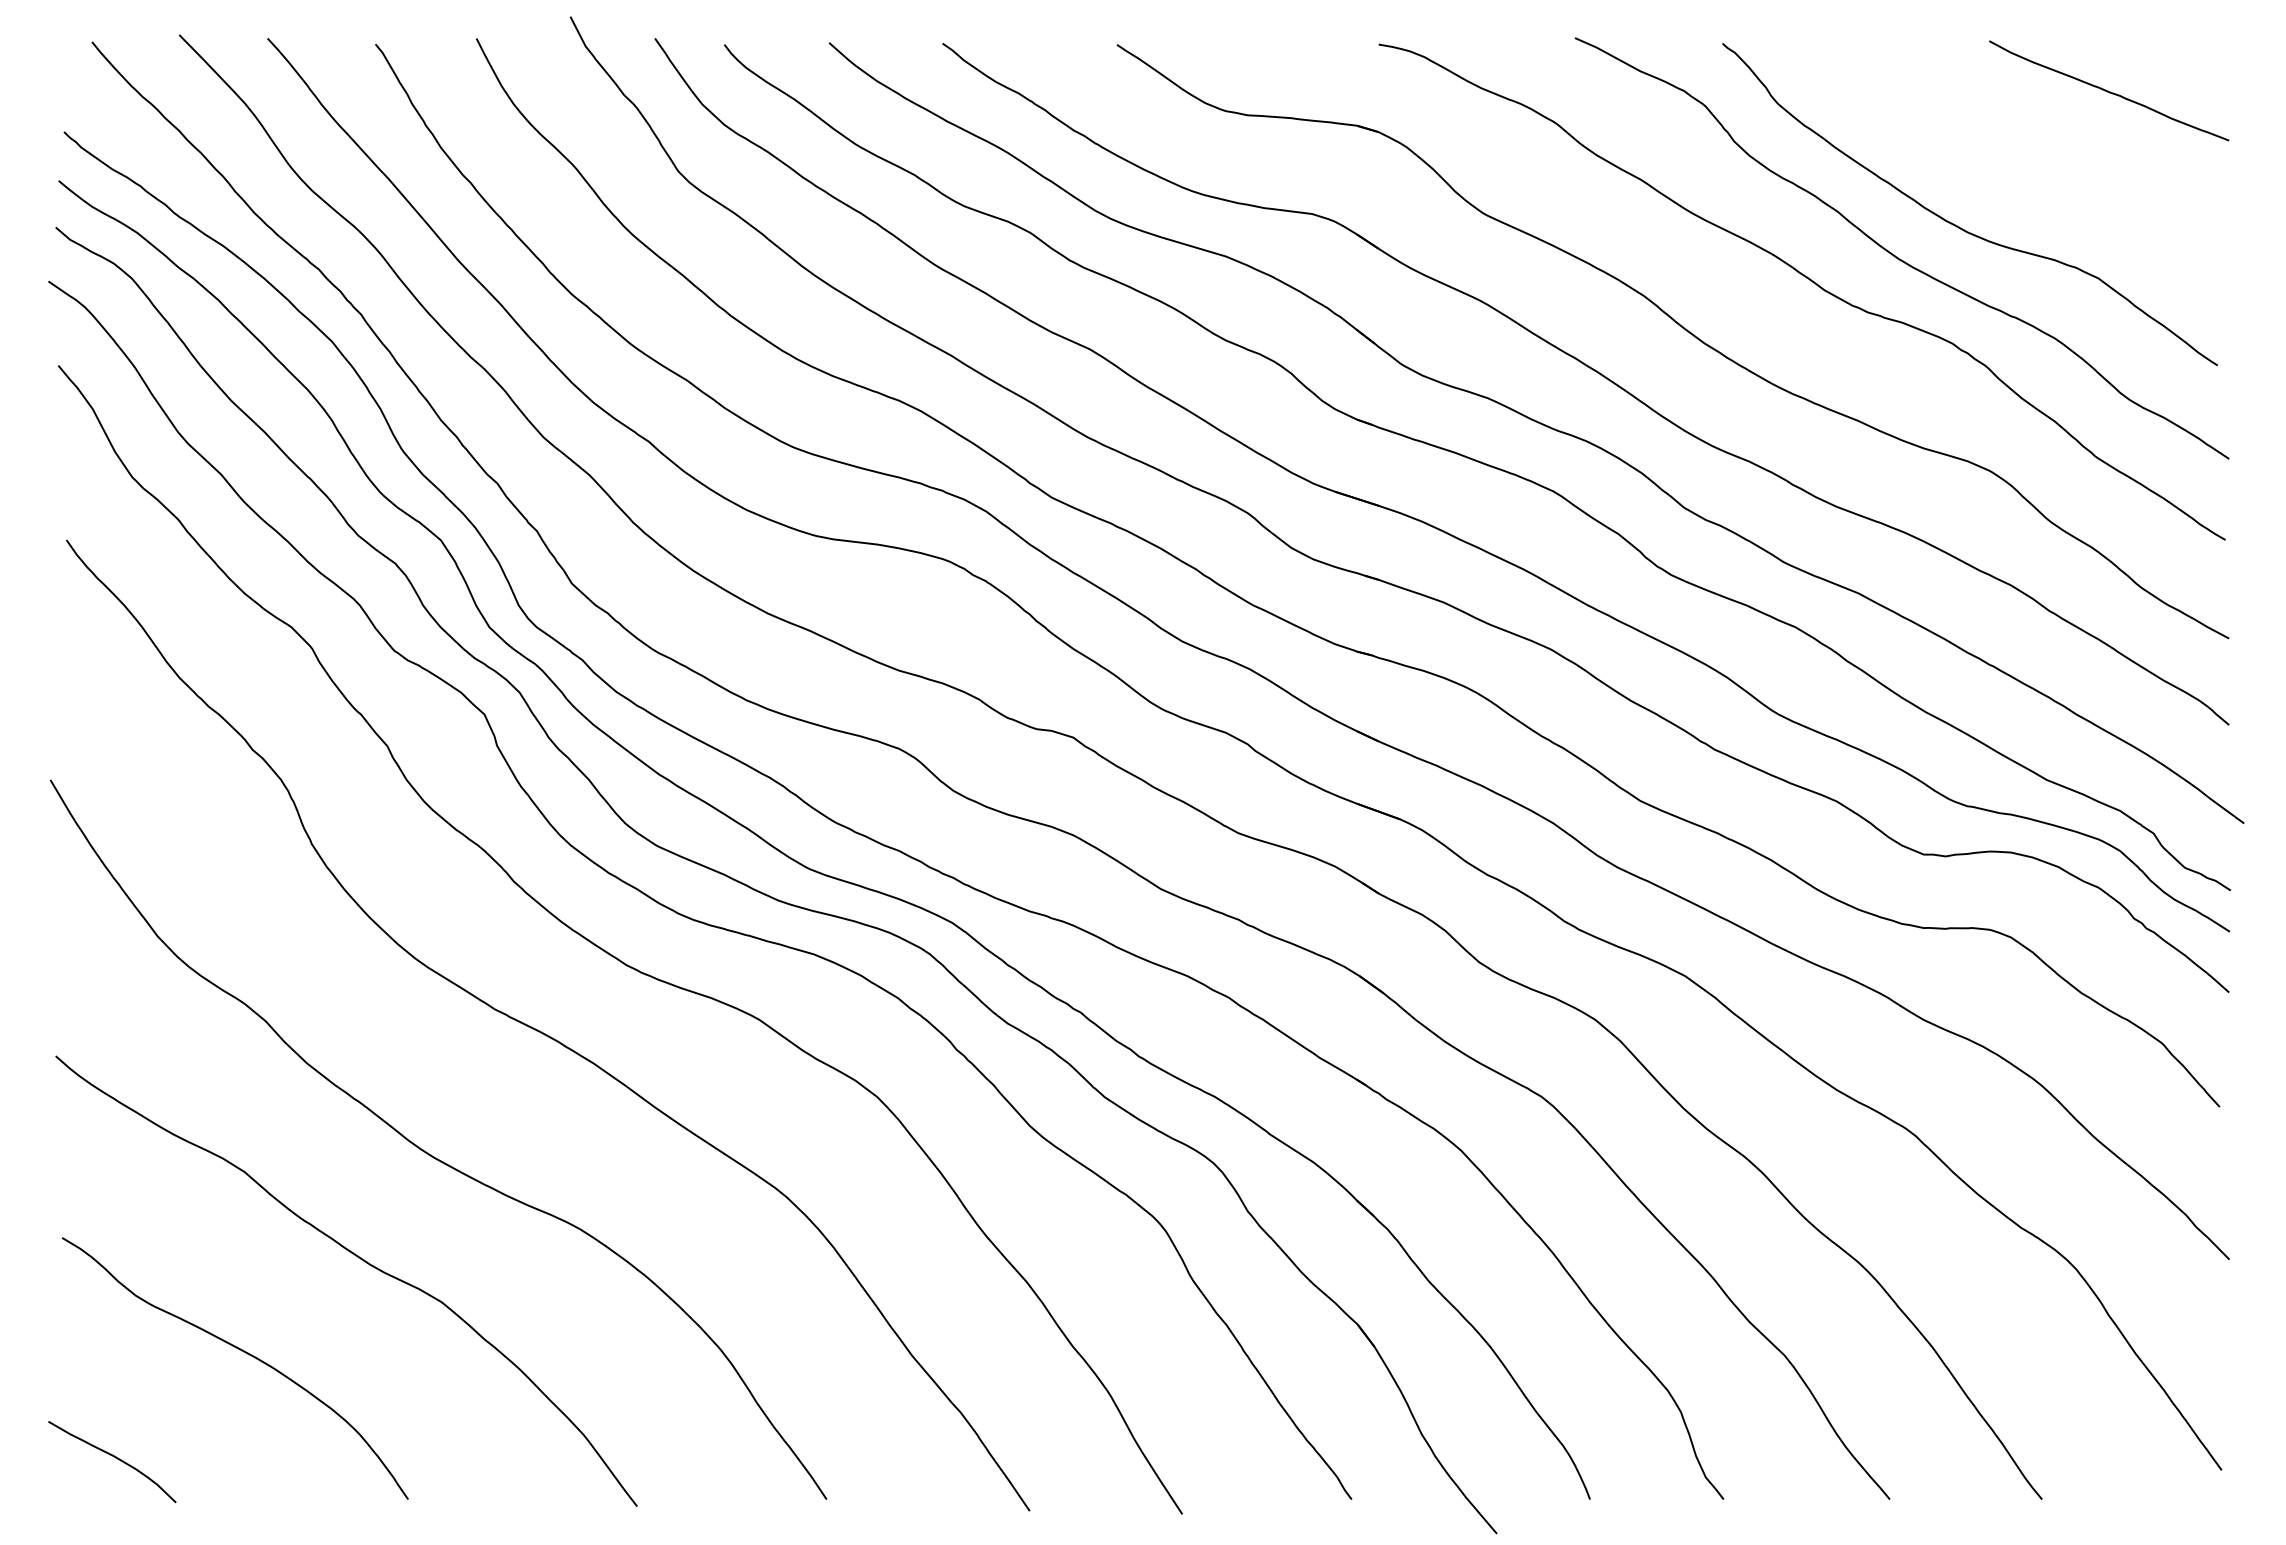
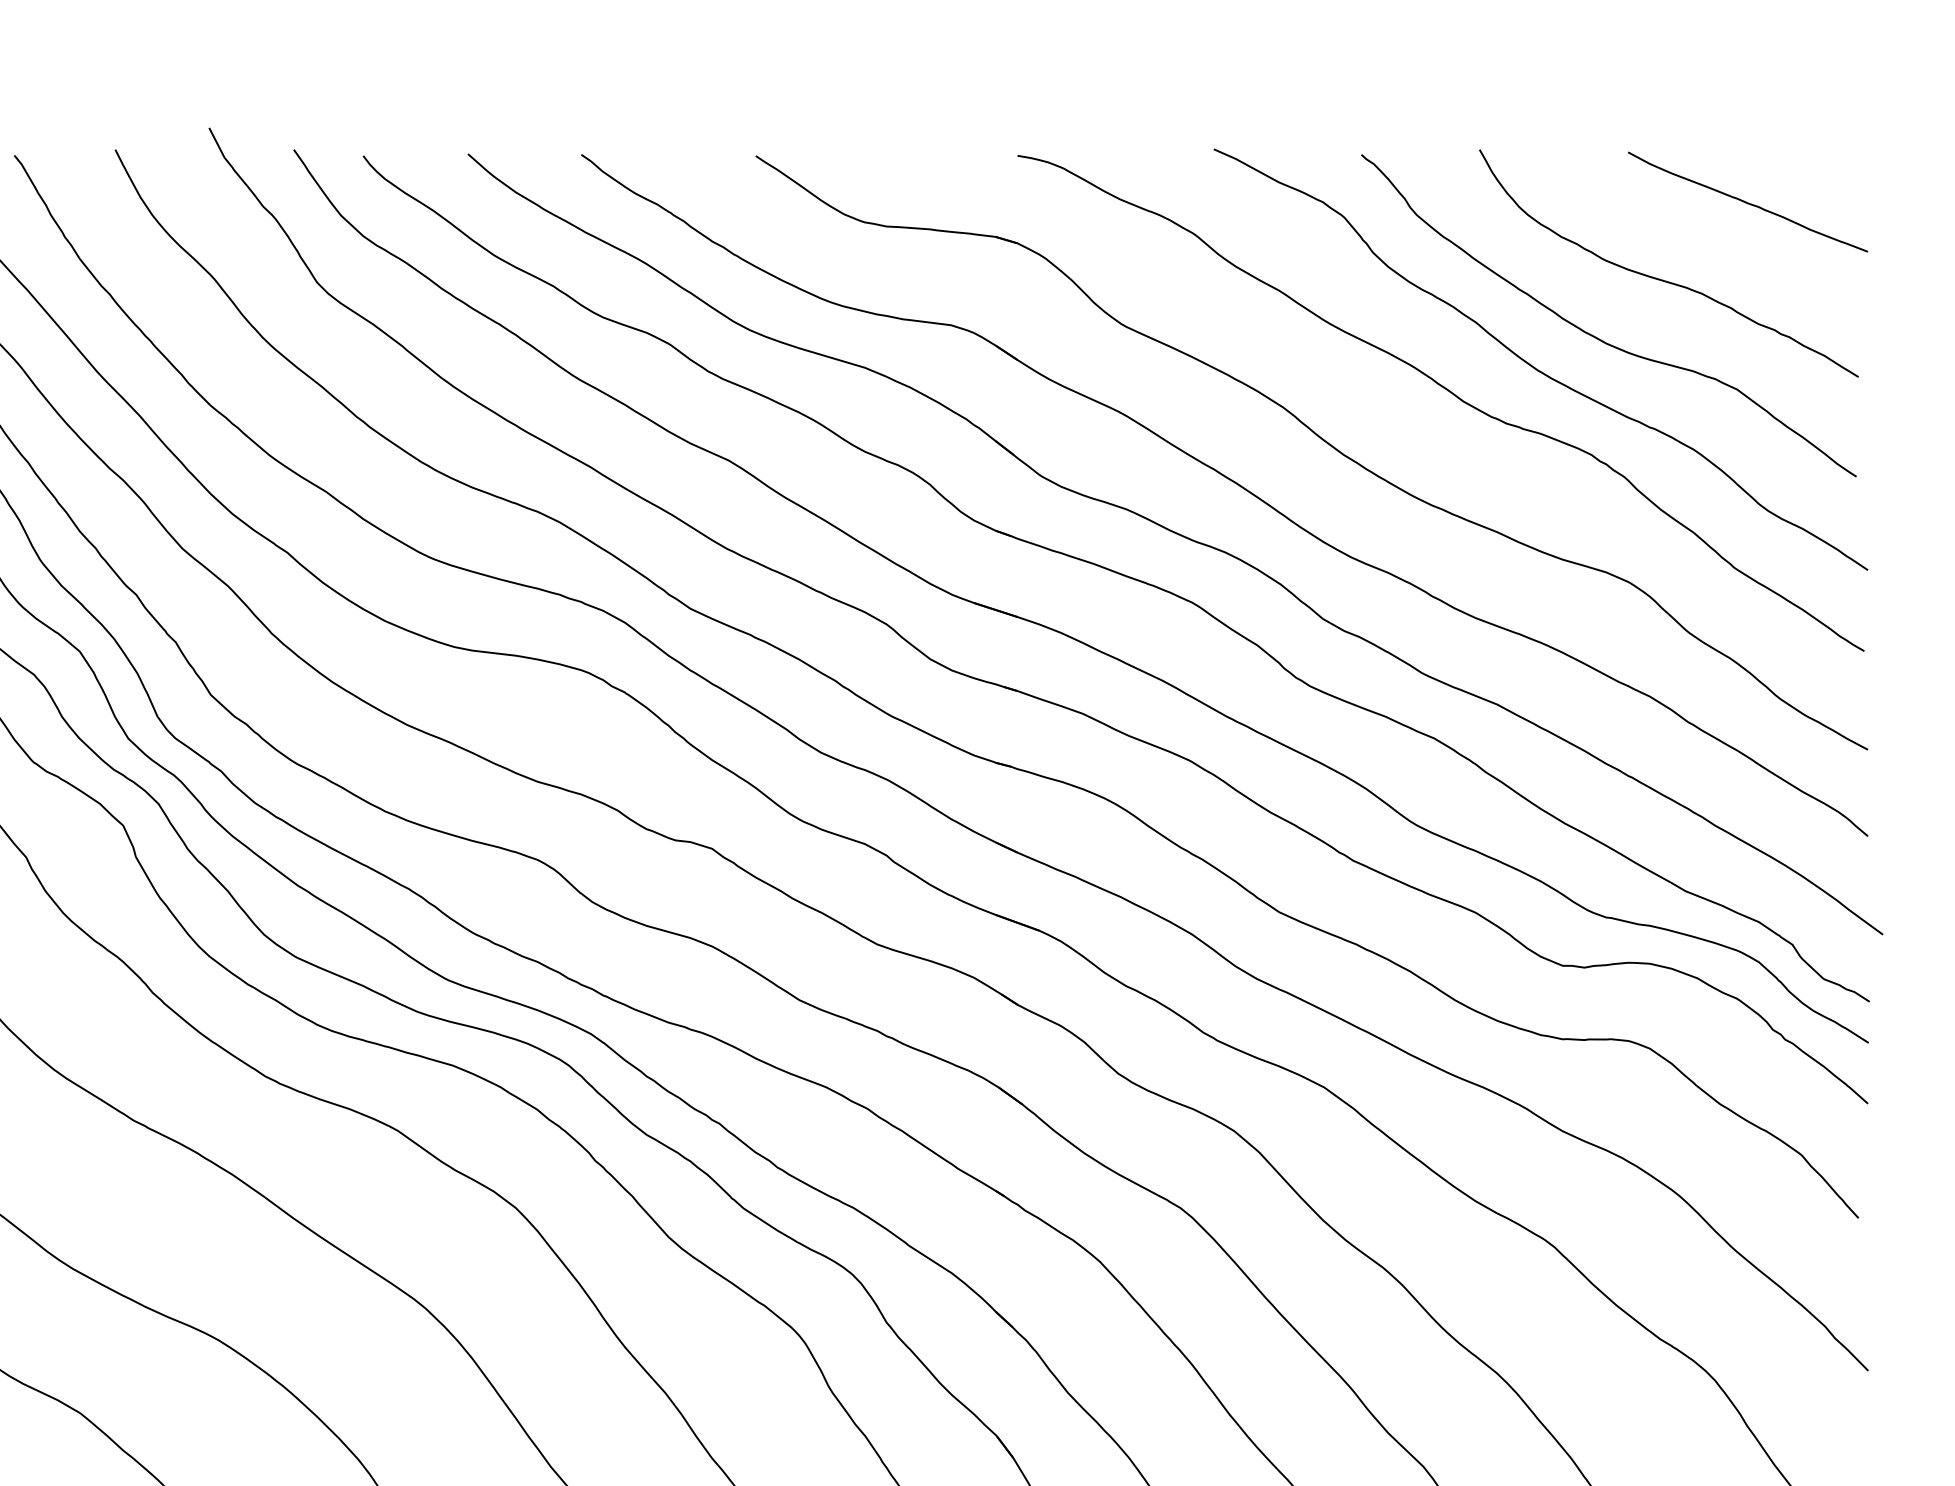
curve: (2024, 168) -> (1663, 279), added

